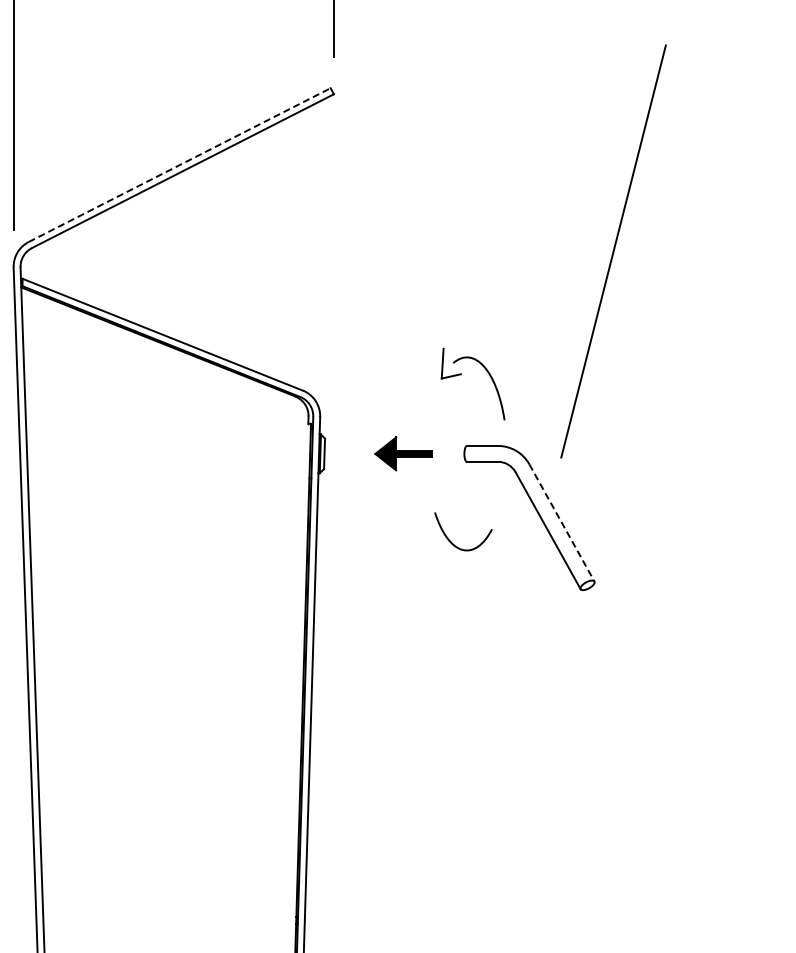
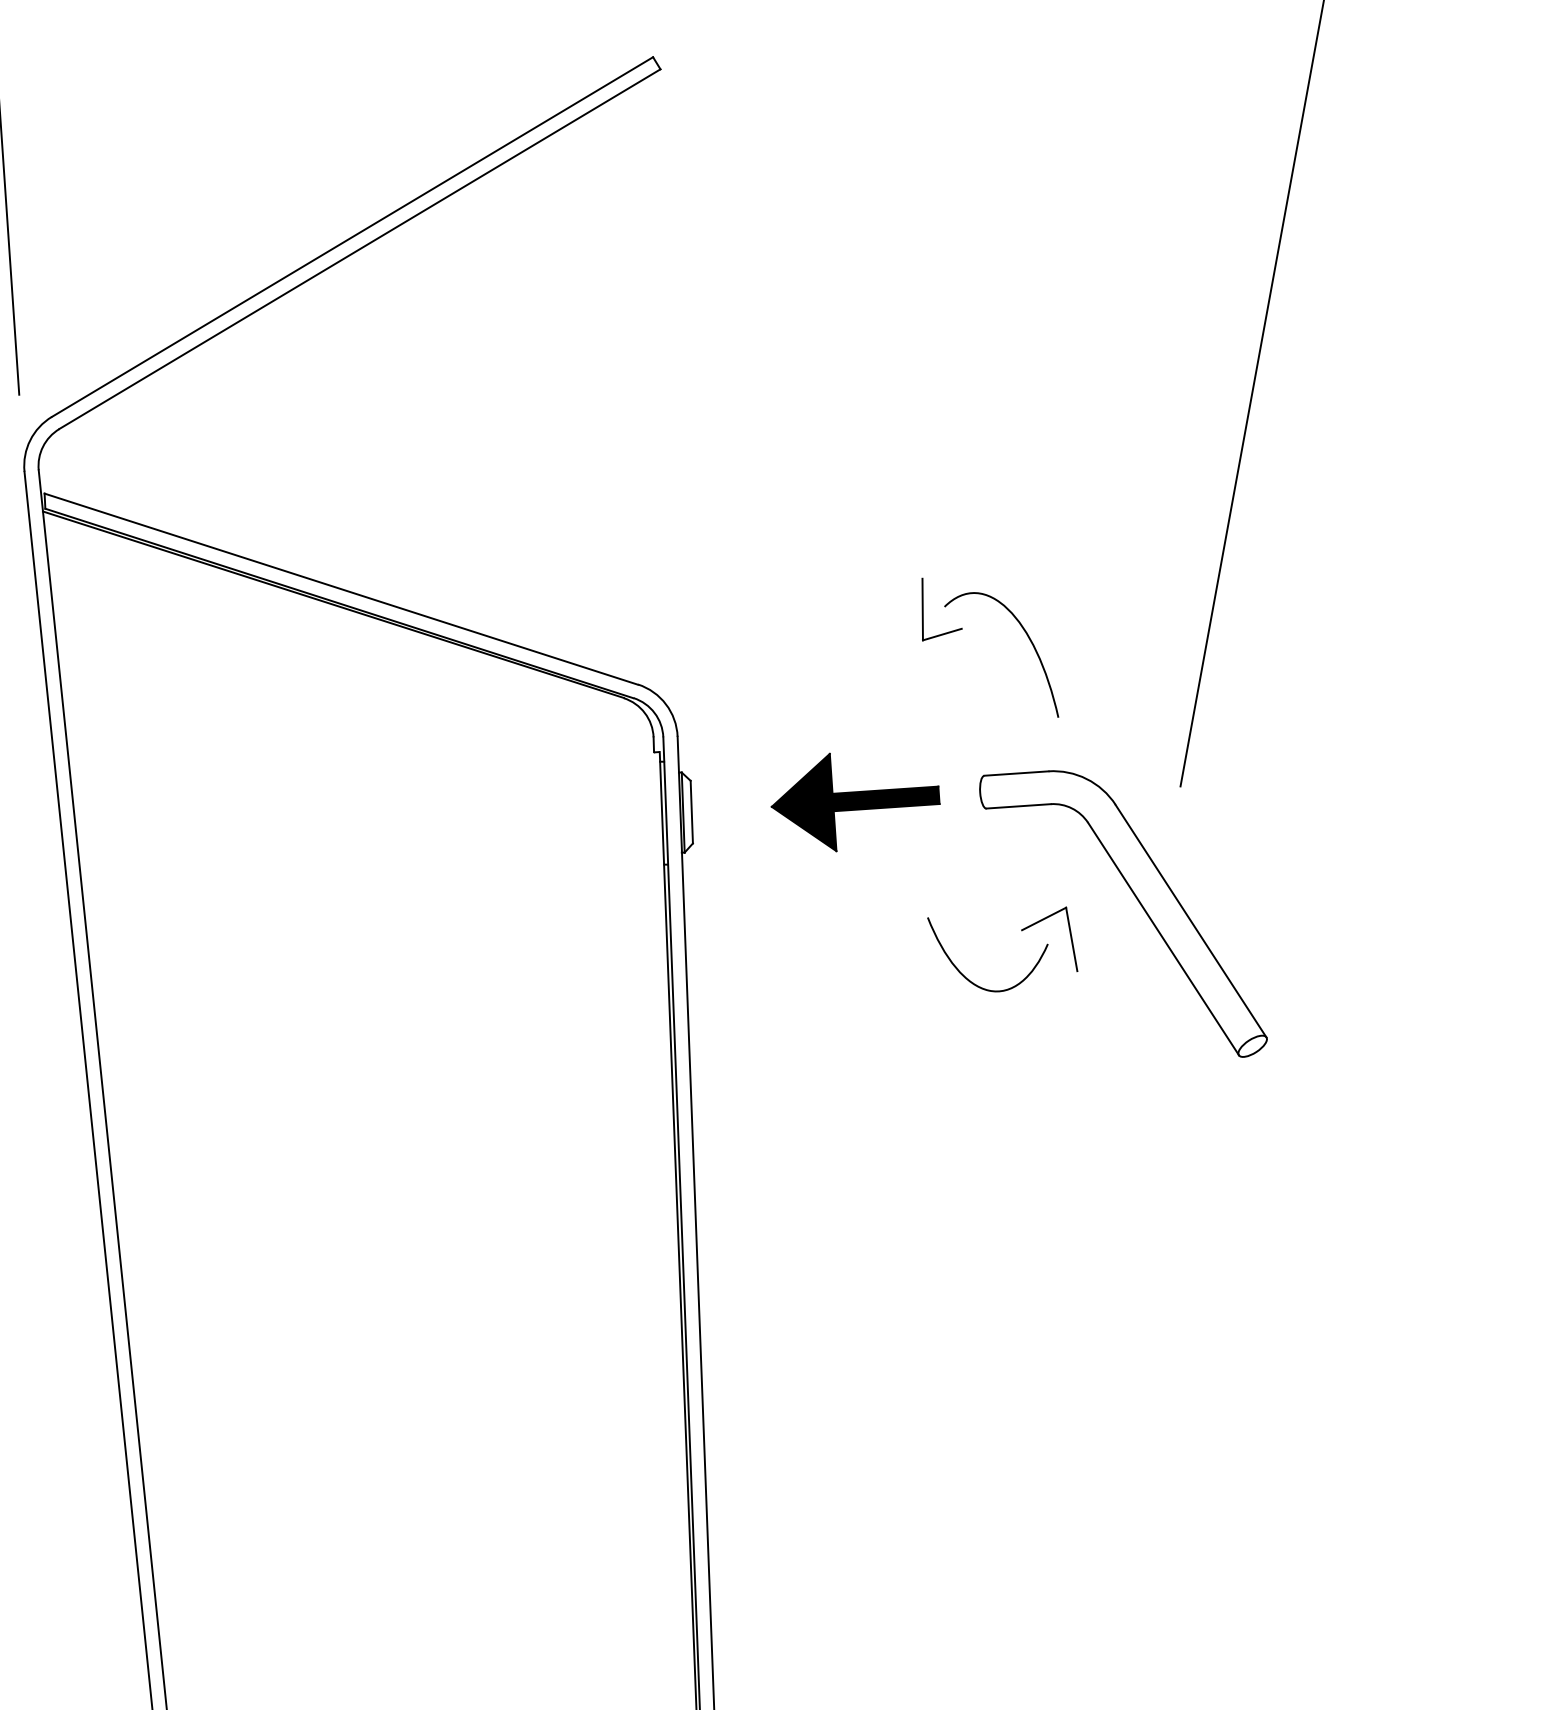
line: (180, 164) -> (354, 235), dashed -> solid
part: (403, 453) -> (854, 800), size x1.43
part: (488, 519) -> (1039, 924), added
line: (562, 523) -> (1192, 922), dashed -> solid

